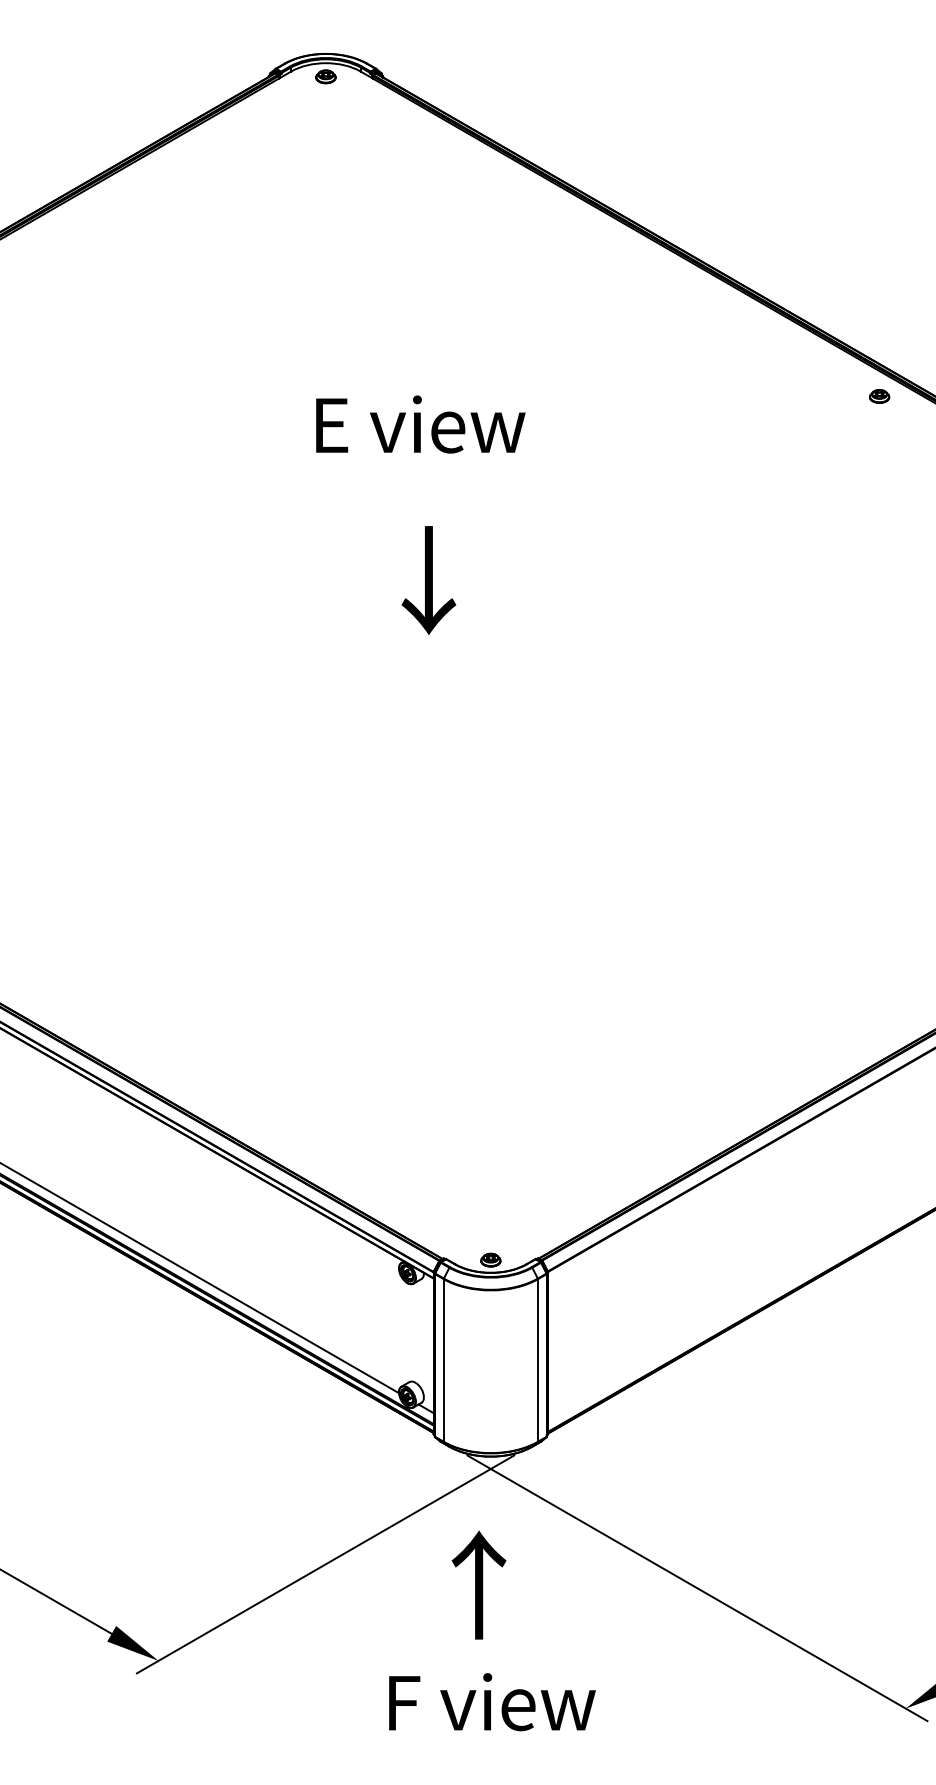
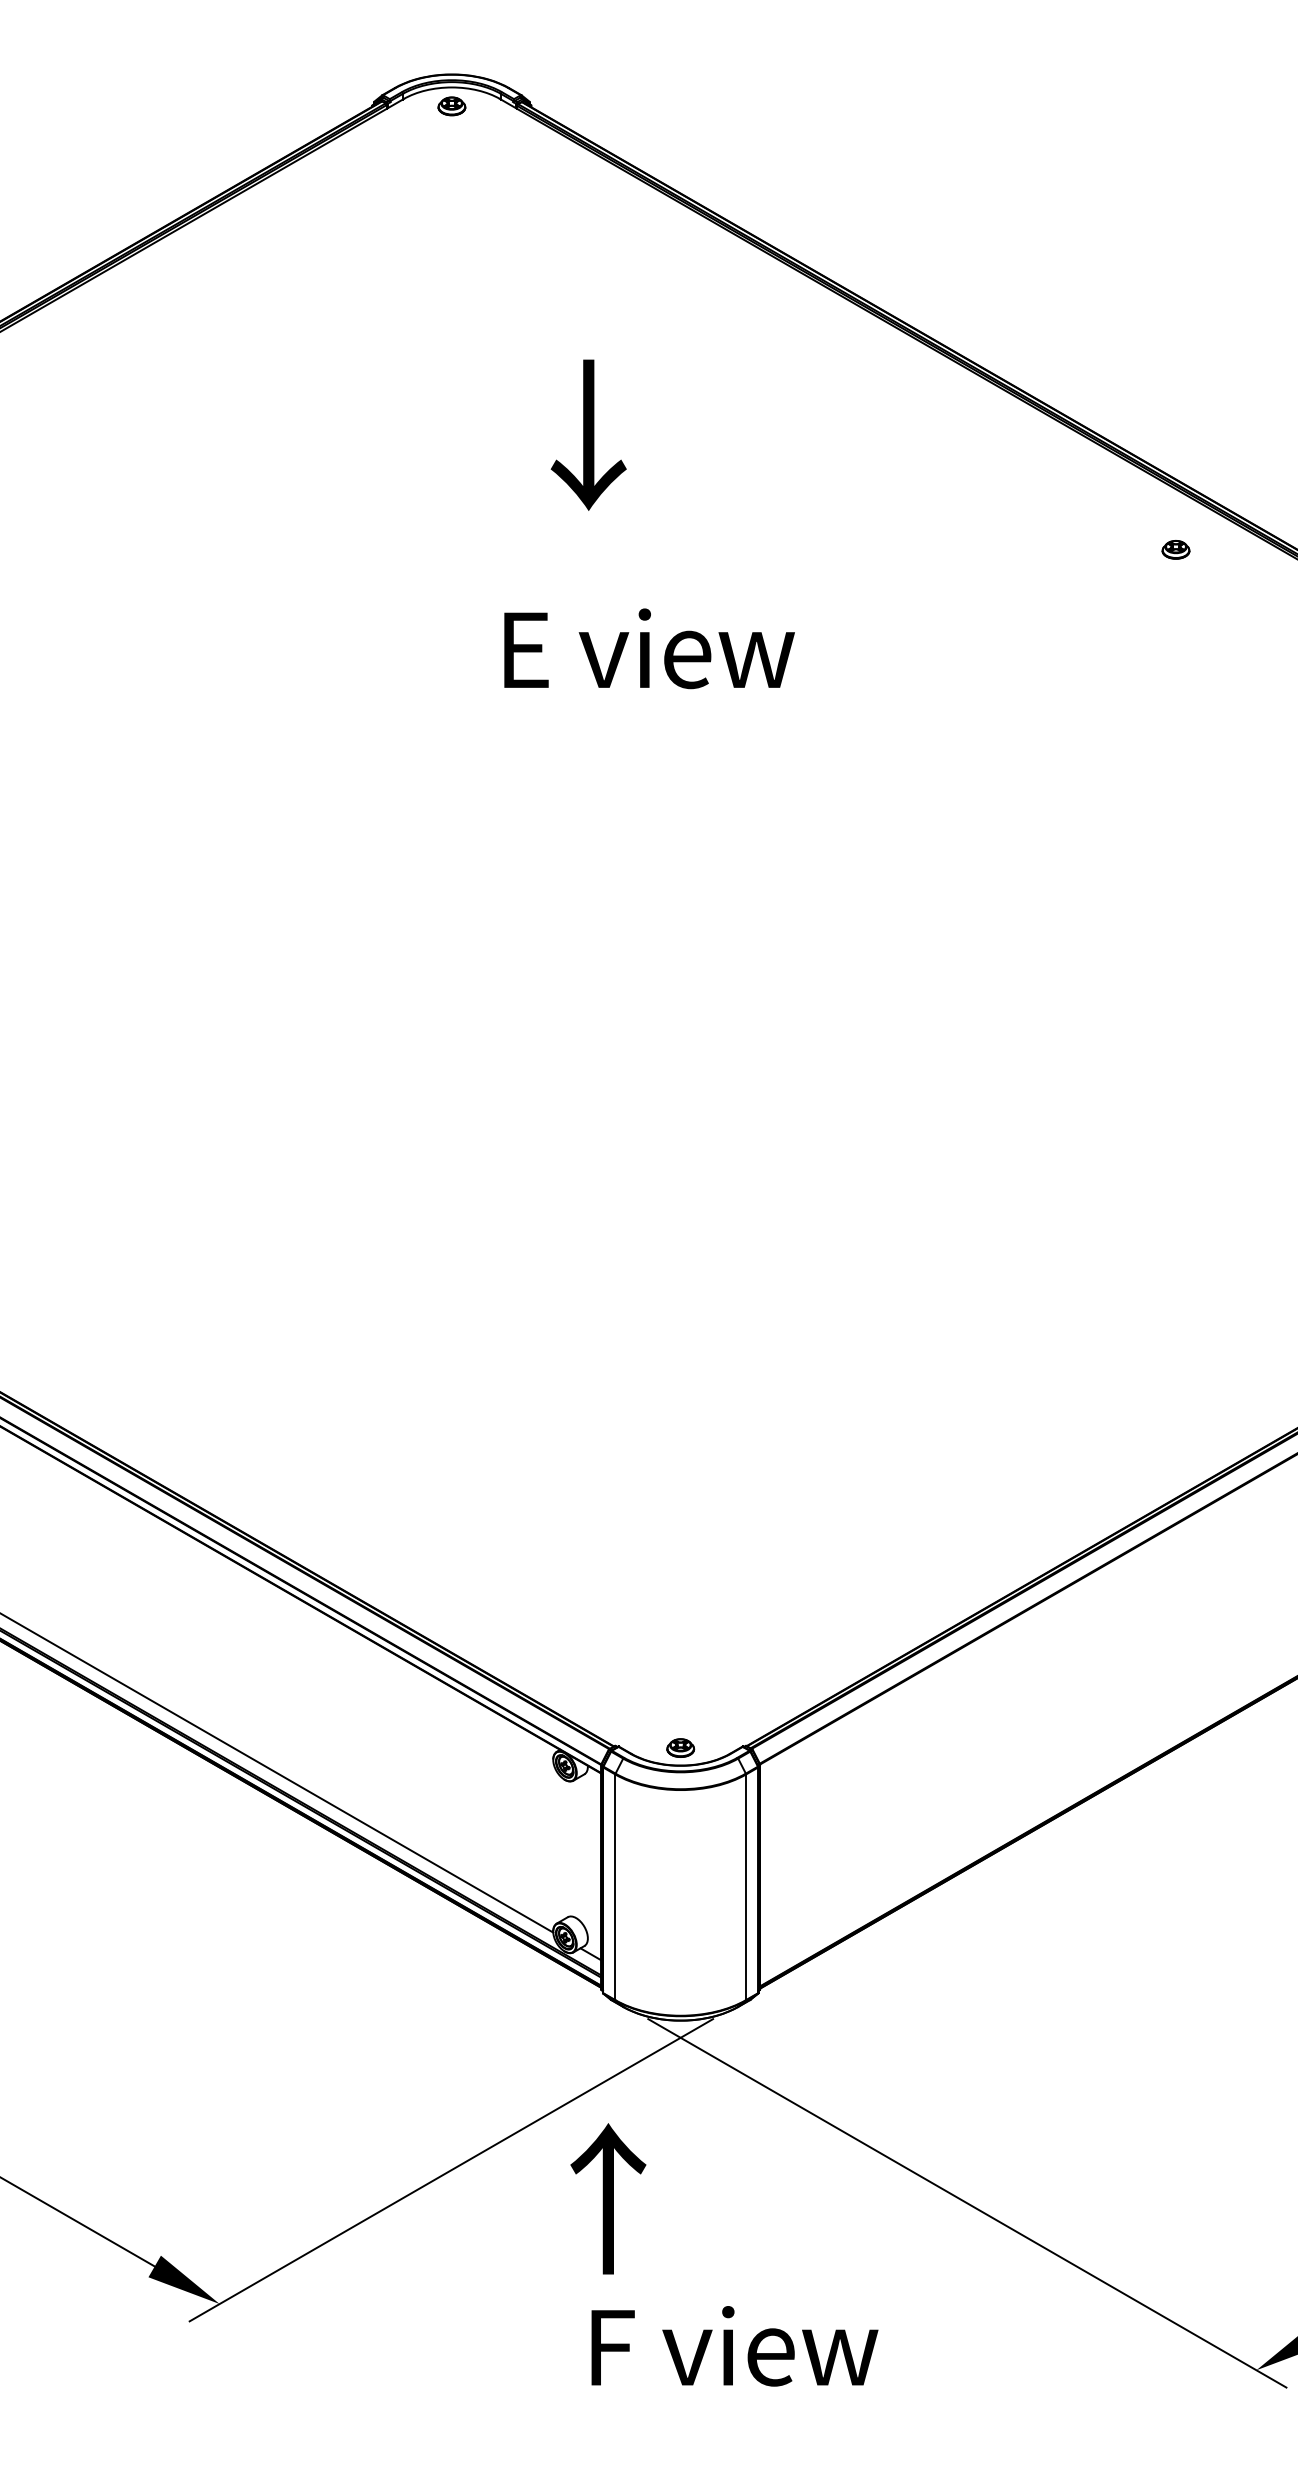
part: (879, 396) -> (1175, 549), moved
text: (420, 424) -> (649, 648), moved
text: (428, 580) -> (588, 434), moved
text: (479, 1584) -> (608, 2198), moved
text: (492, 1702) -> (734, 2346), moved

